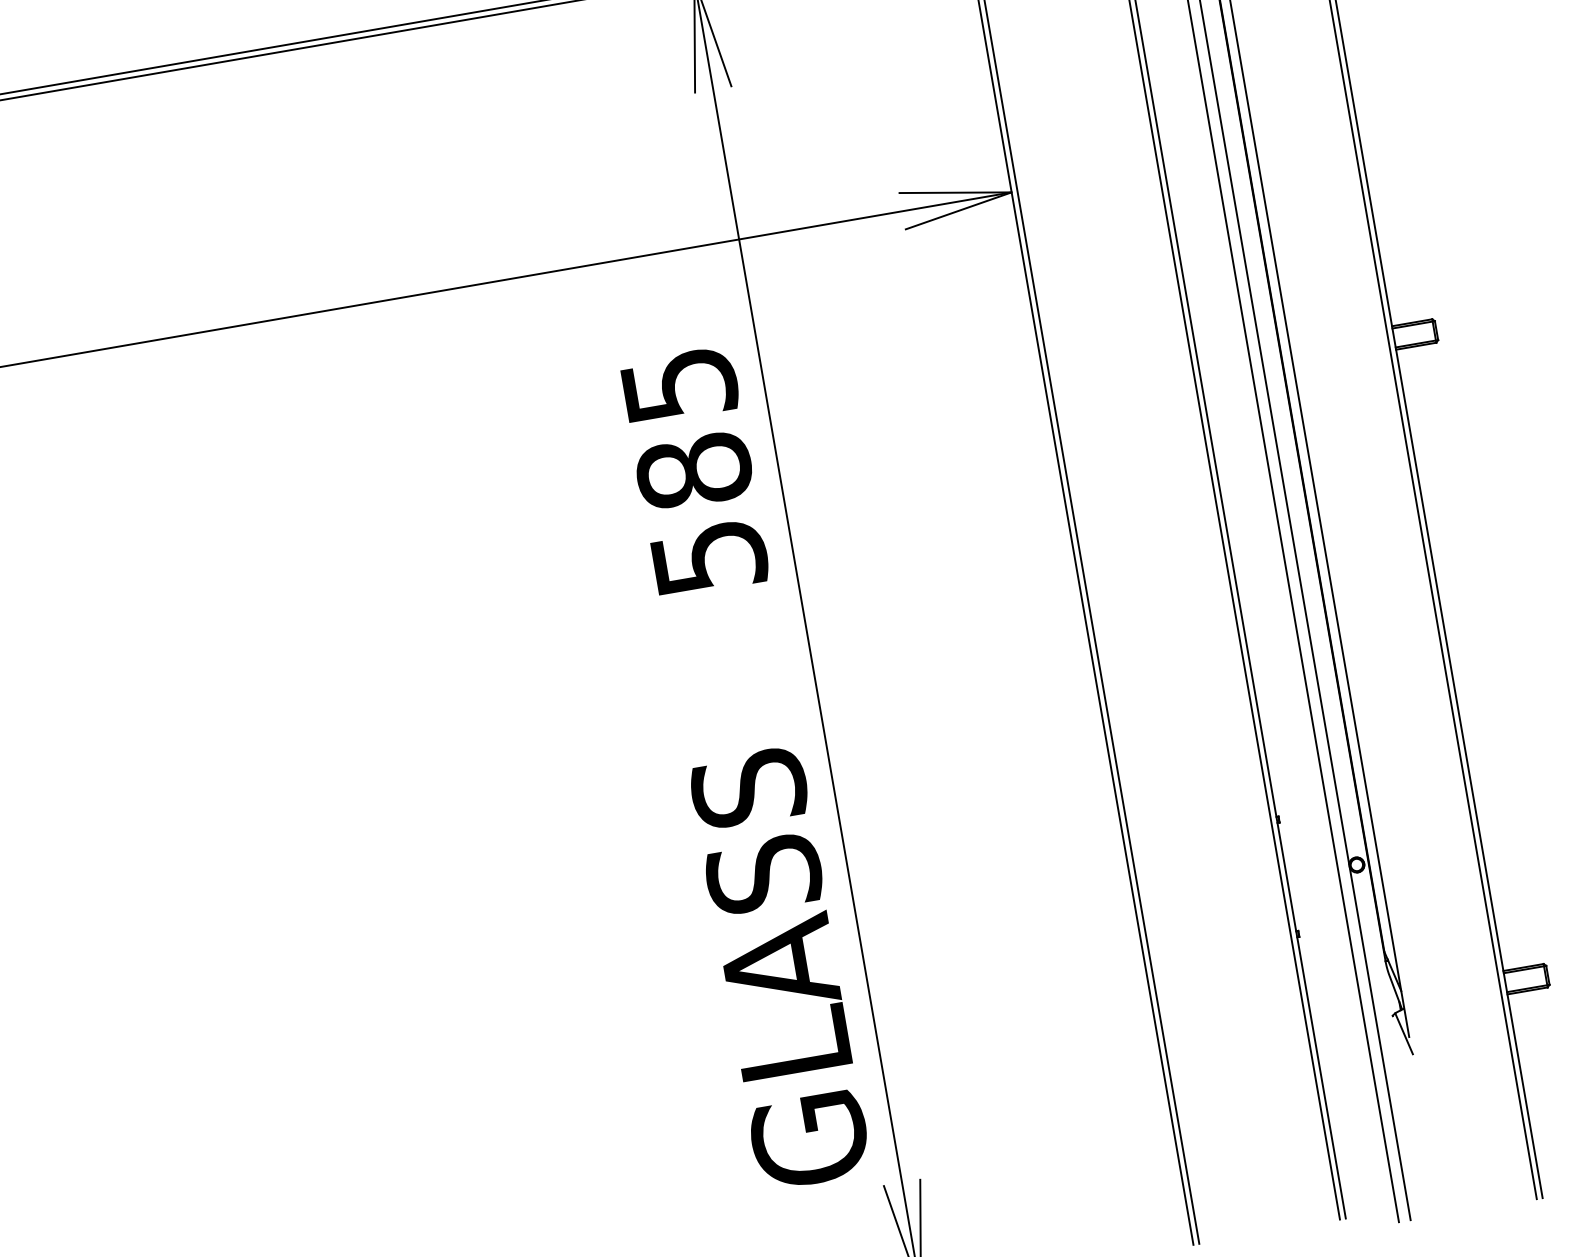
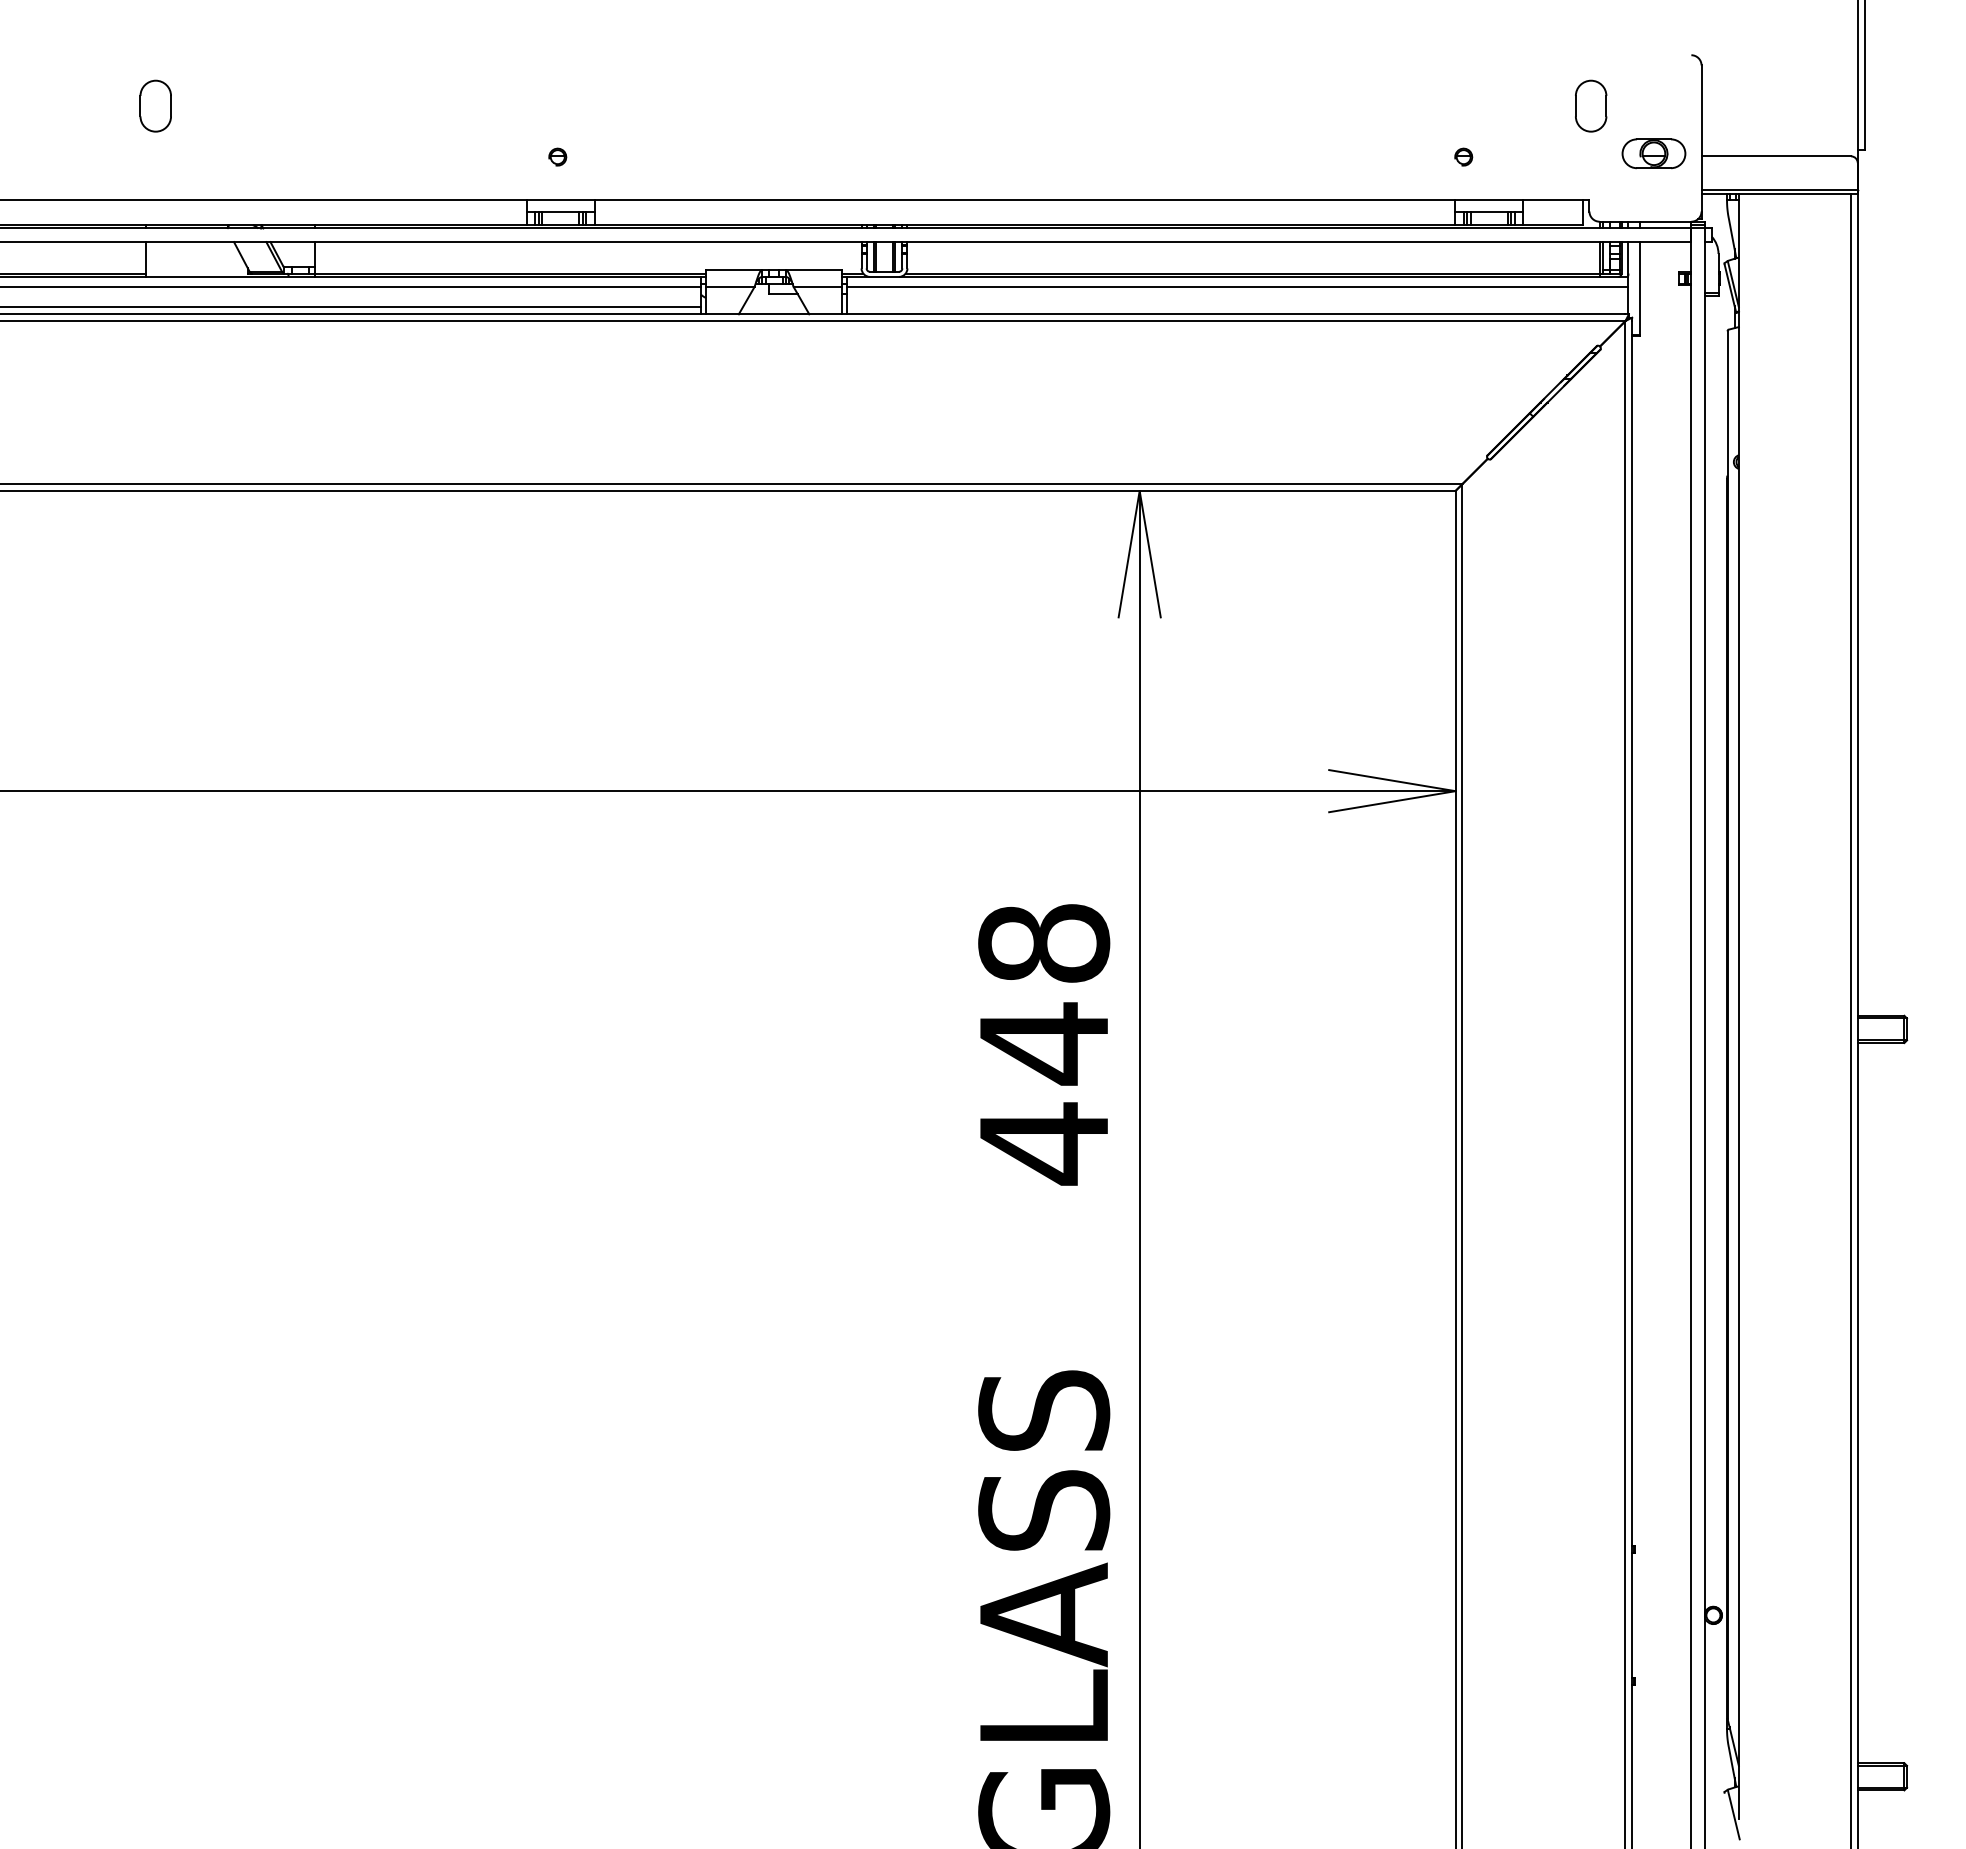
text: (694, 472) -> (1044, 1044), 585 -> 448

